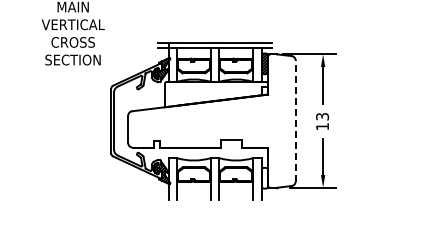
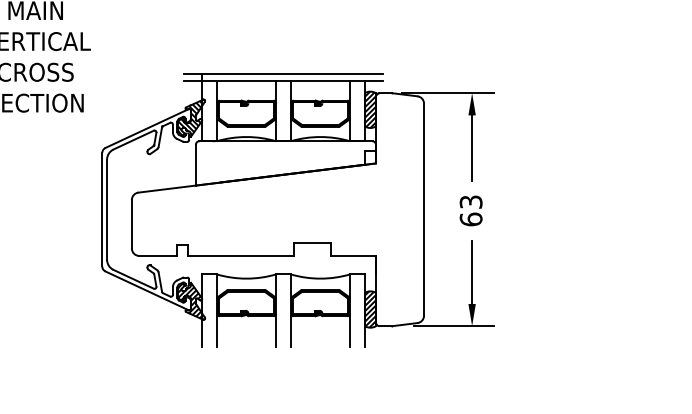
line: (295, 121) -> (423, 210), dashed -> solid
text: (322, 126) -> (471, 219), 13 -> 63
hatch: (264, 177) -> (369, 308), added

